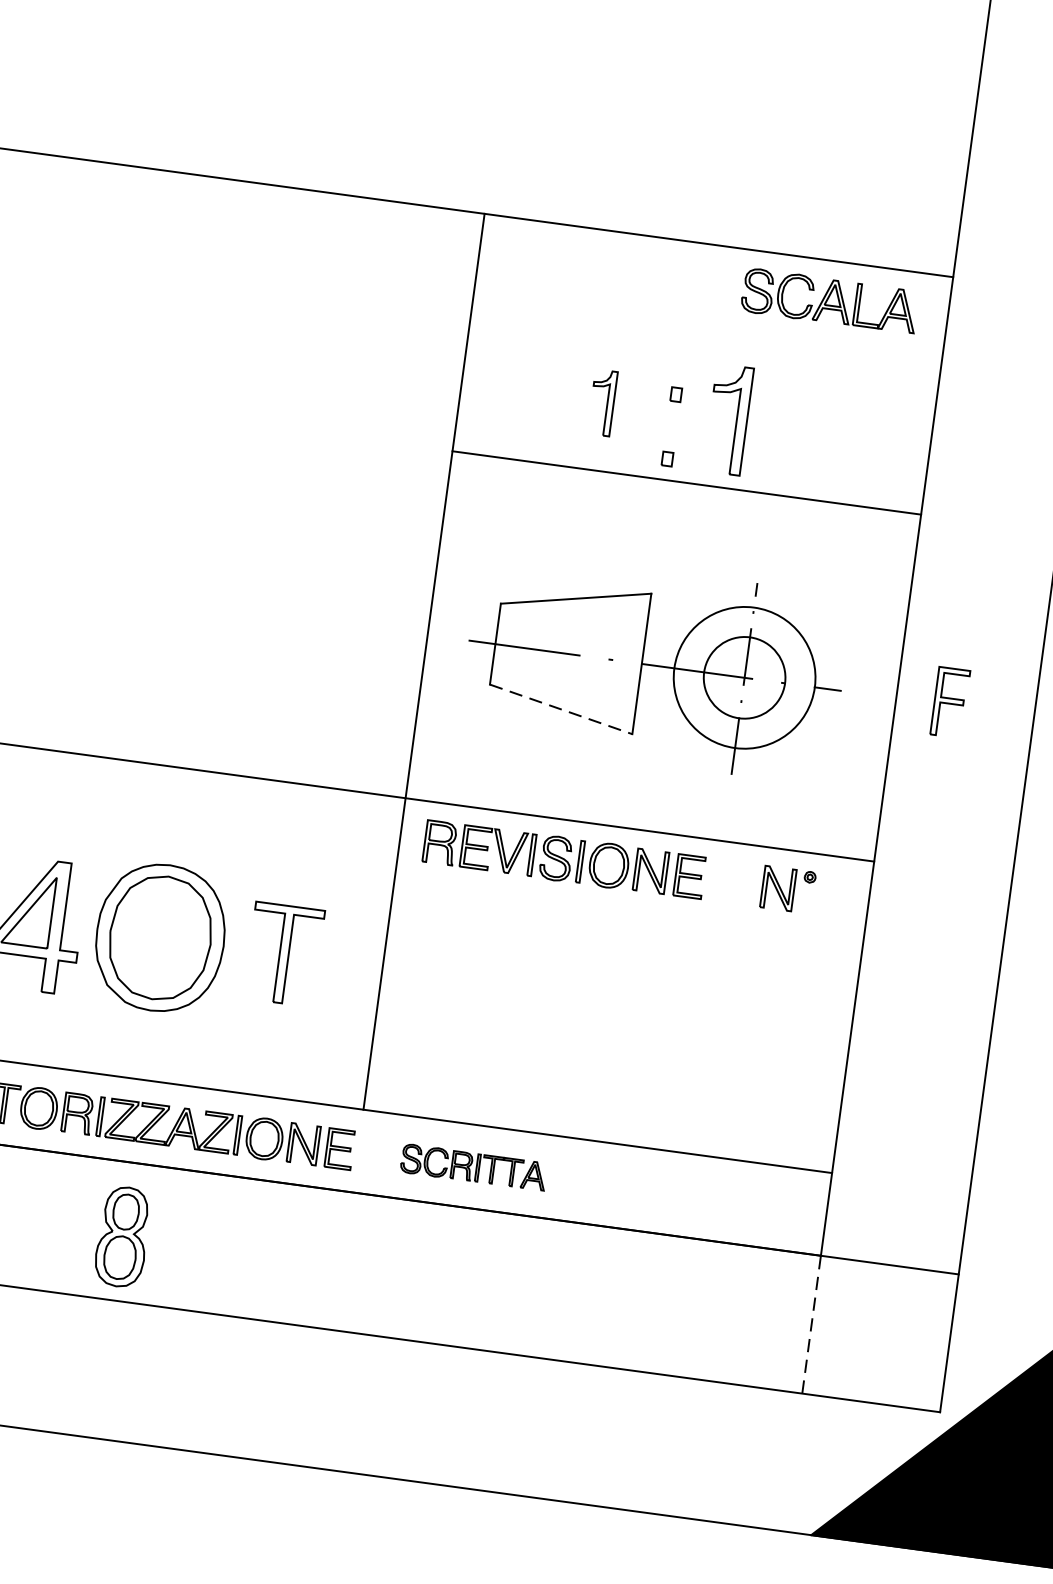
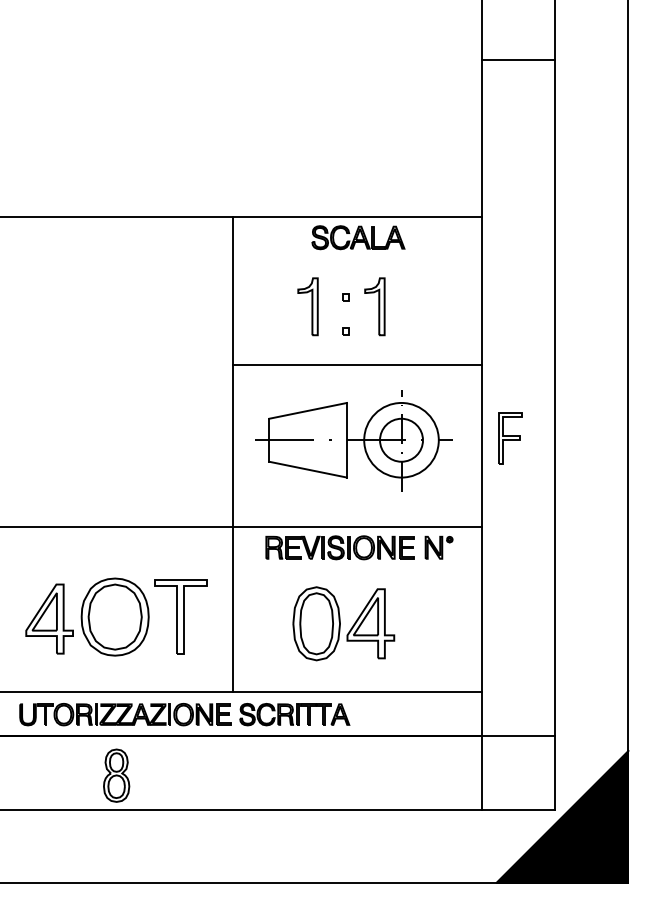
part: (830, 300) -> (358, 237), moved
part: (601, 402) -> (307, 306), size x1.67
line: (686, 482) -> (357, 364), moved
part: (950, 702) -> (510, 438), size x1.43
line: (562, 709) -> (308, 469), dashed -> solid
part: (562, 858) -> (339, 547), moved
part: (283, 953) -> (180, 616), size x1.43
part: (588, 1008) -> (343, 623), added
part: (473, 1166) -> (294, 714), size x1.43
line: (812, 1324) -> (482, 772), dashed -> solid

